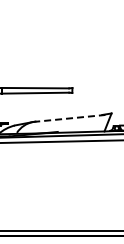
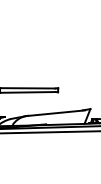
line: (69, 118) -> (55, 113), dashed -> solid

